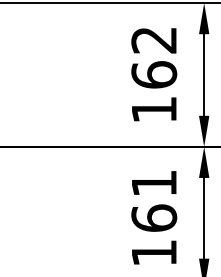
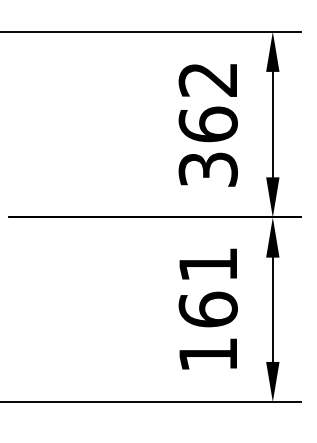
text: (153, 109) -> (207, 169), 162 -> 362

